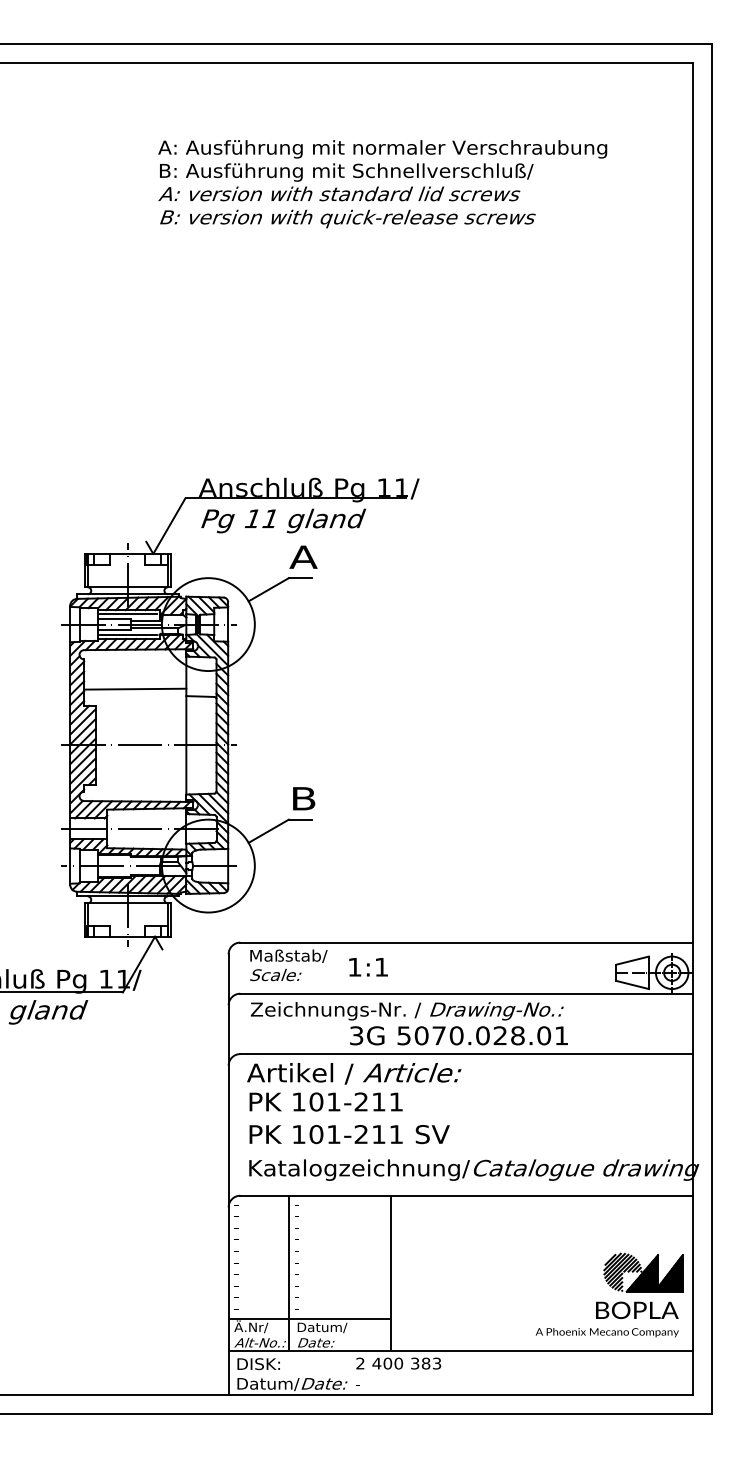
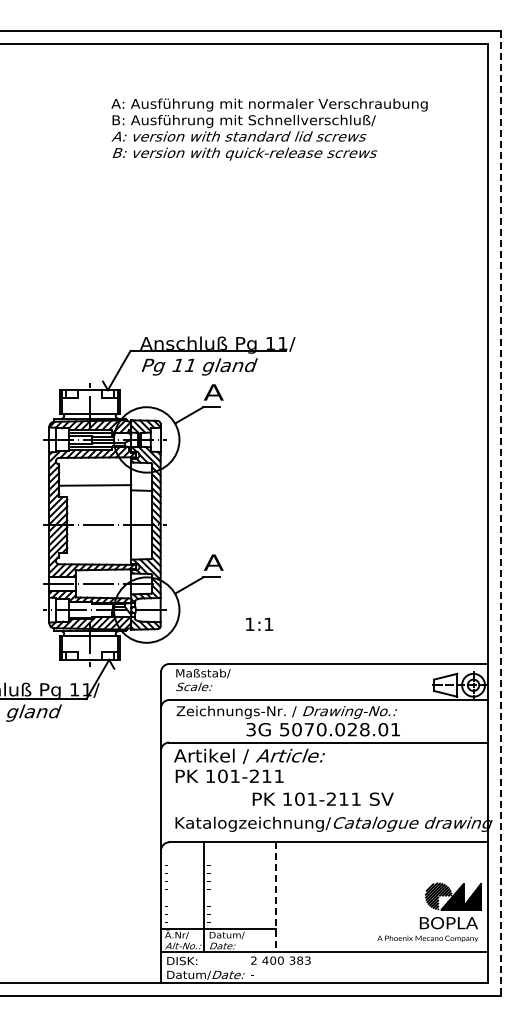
line: (711, 729) -> (501, 513), solid -> dashed
text: (303, 798) -> (213, 562), B -> A
text: (368, 966) -> (259, 623), moved
text: (348, 1133) -> (322, 798), moved
line: (391, 1273) -> (275, 897), solid -> dashed

